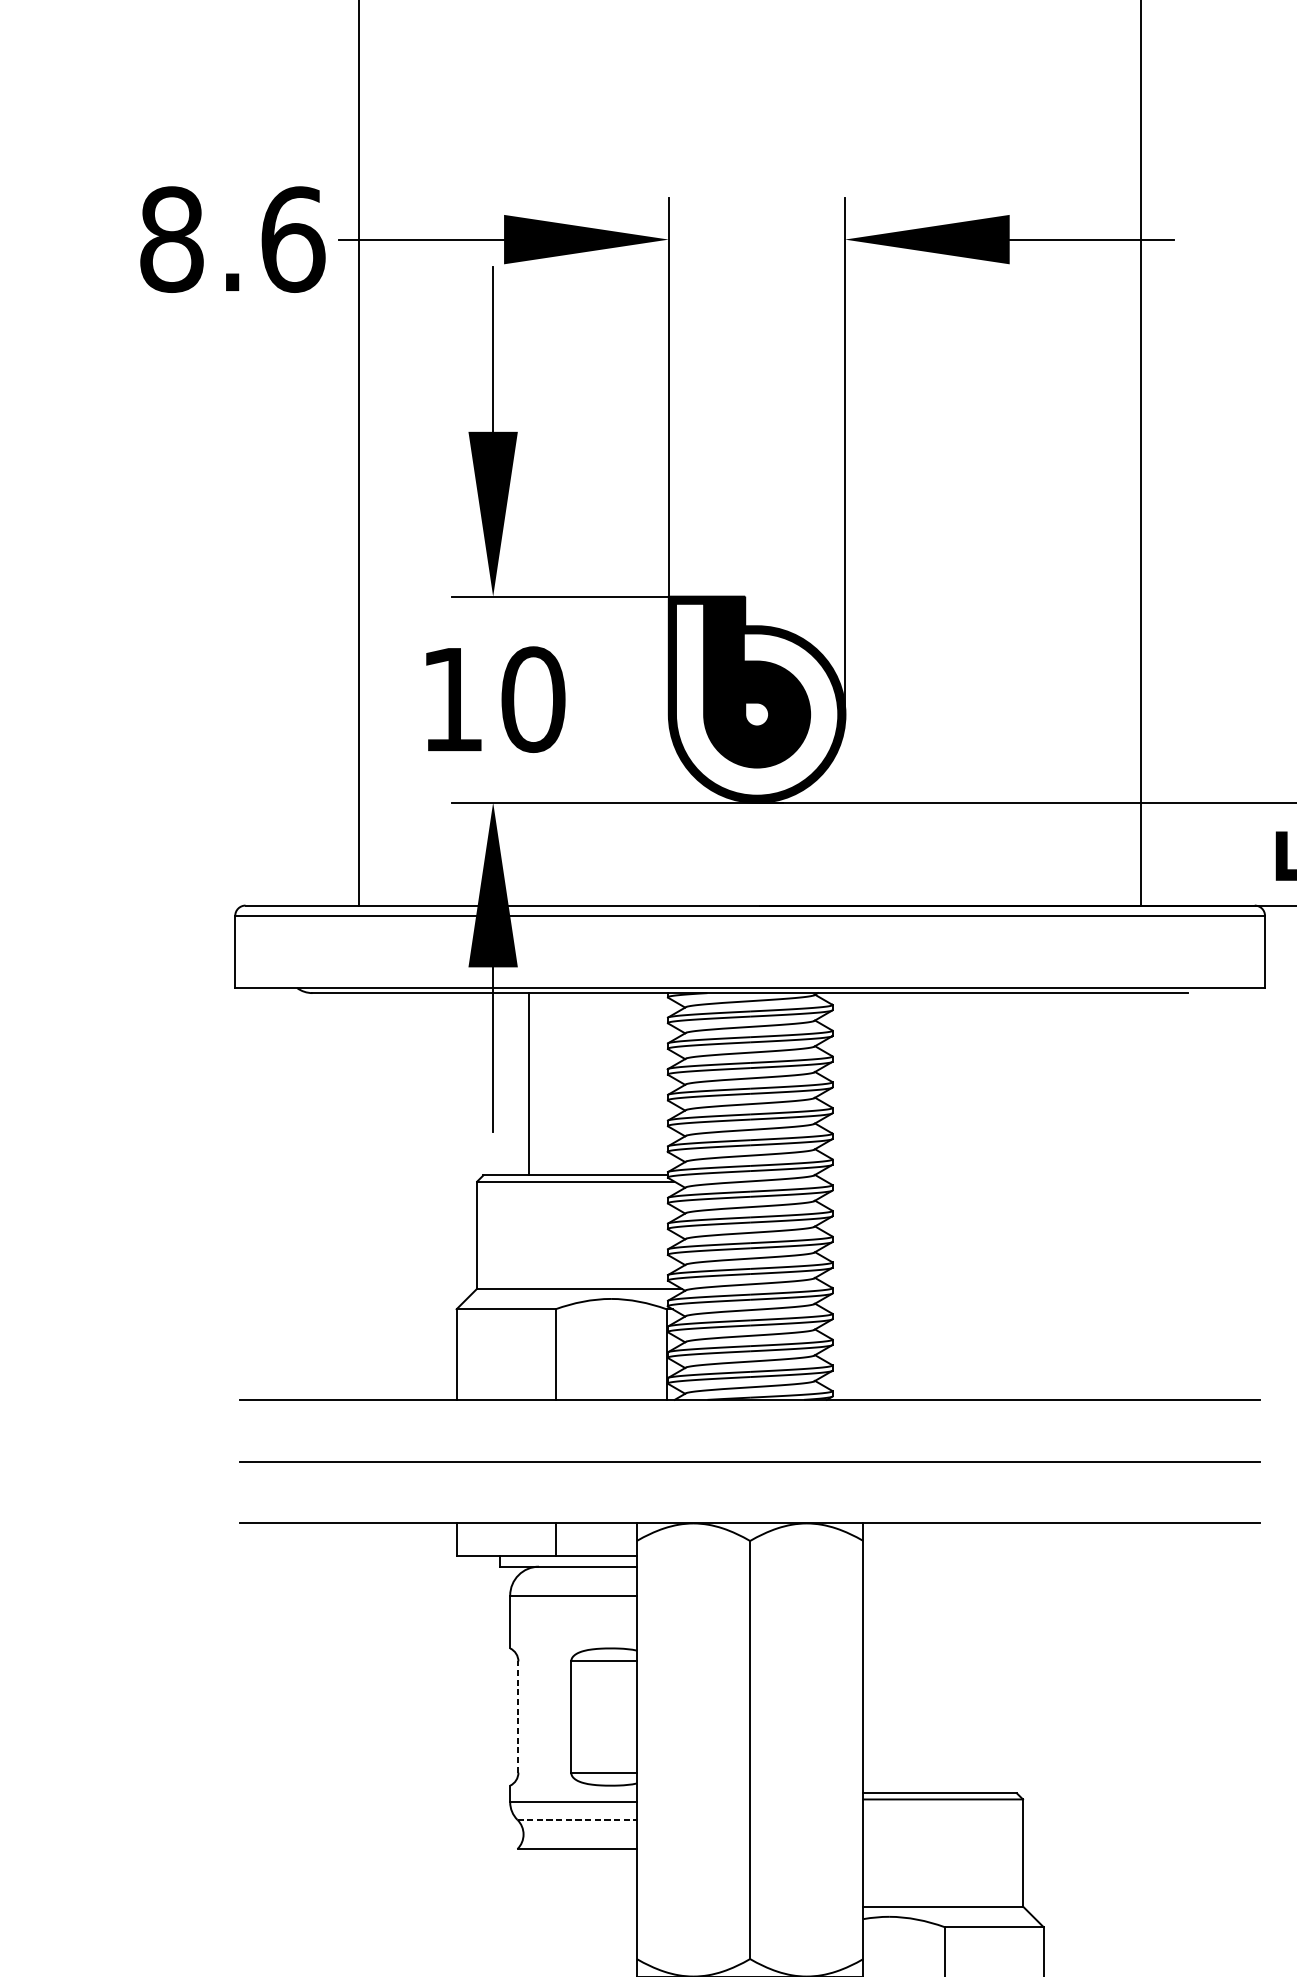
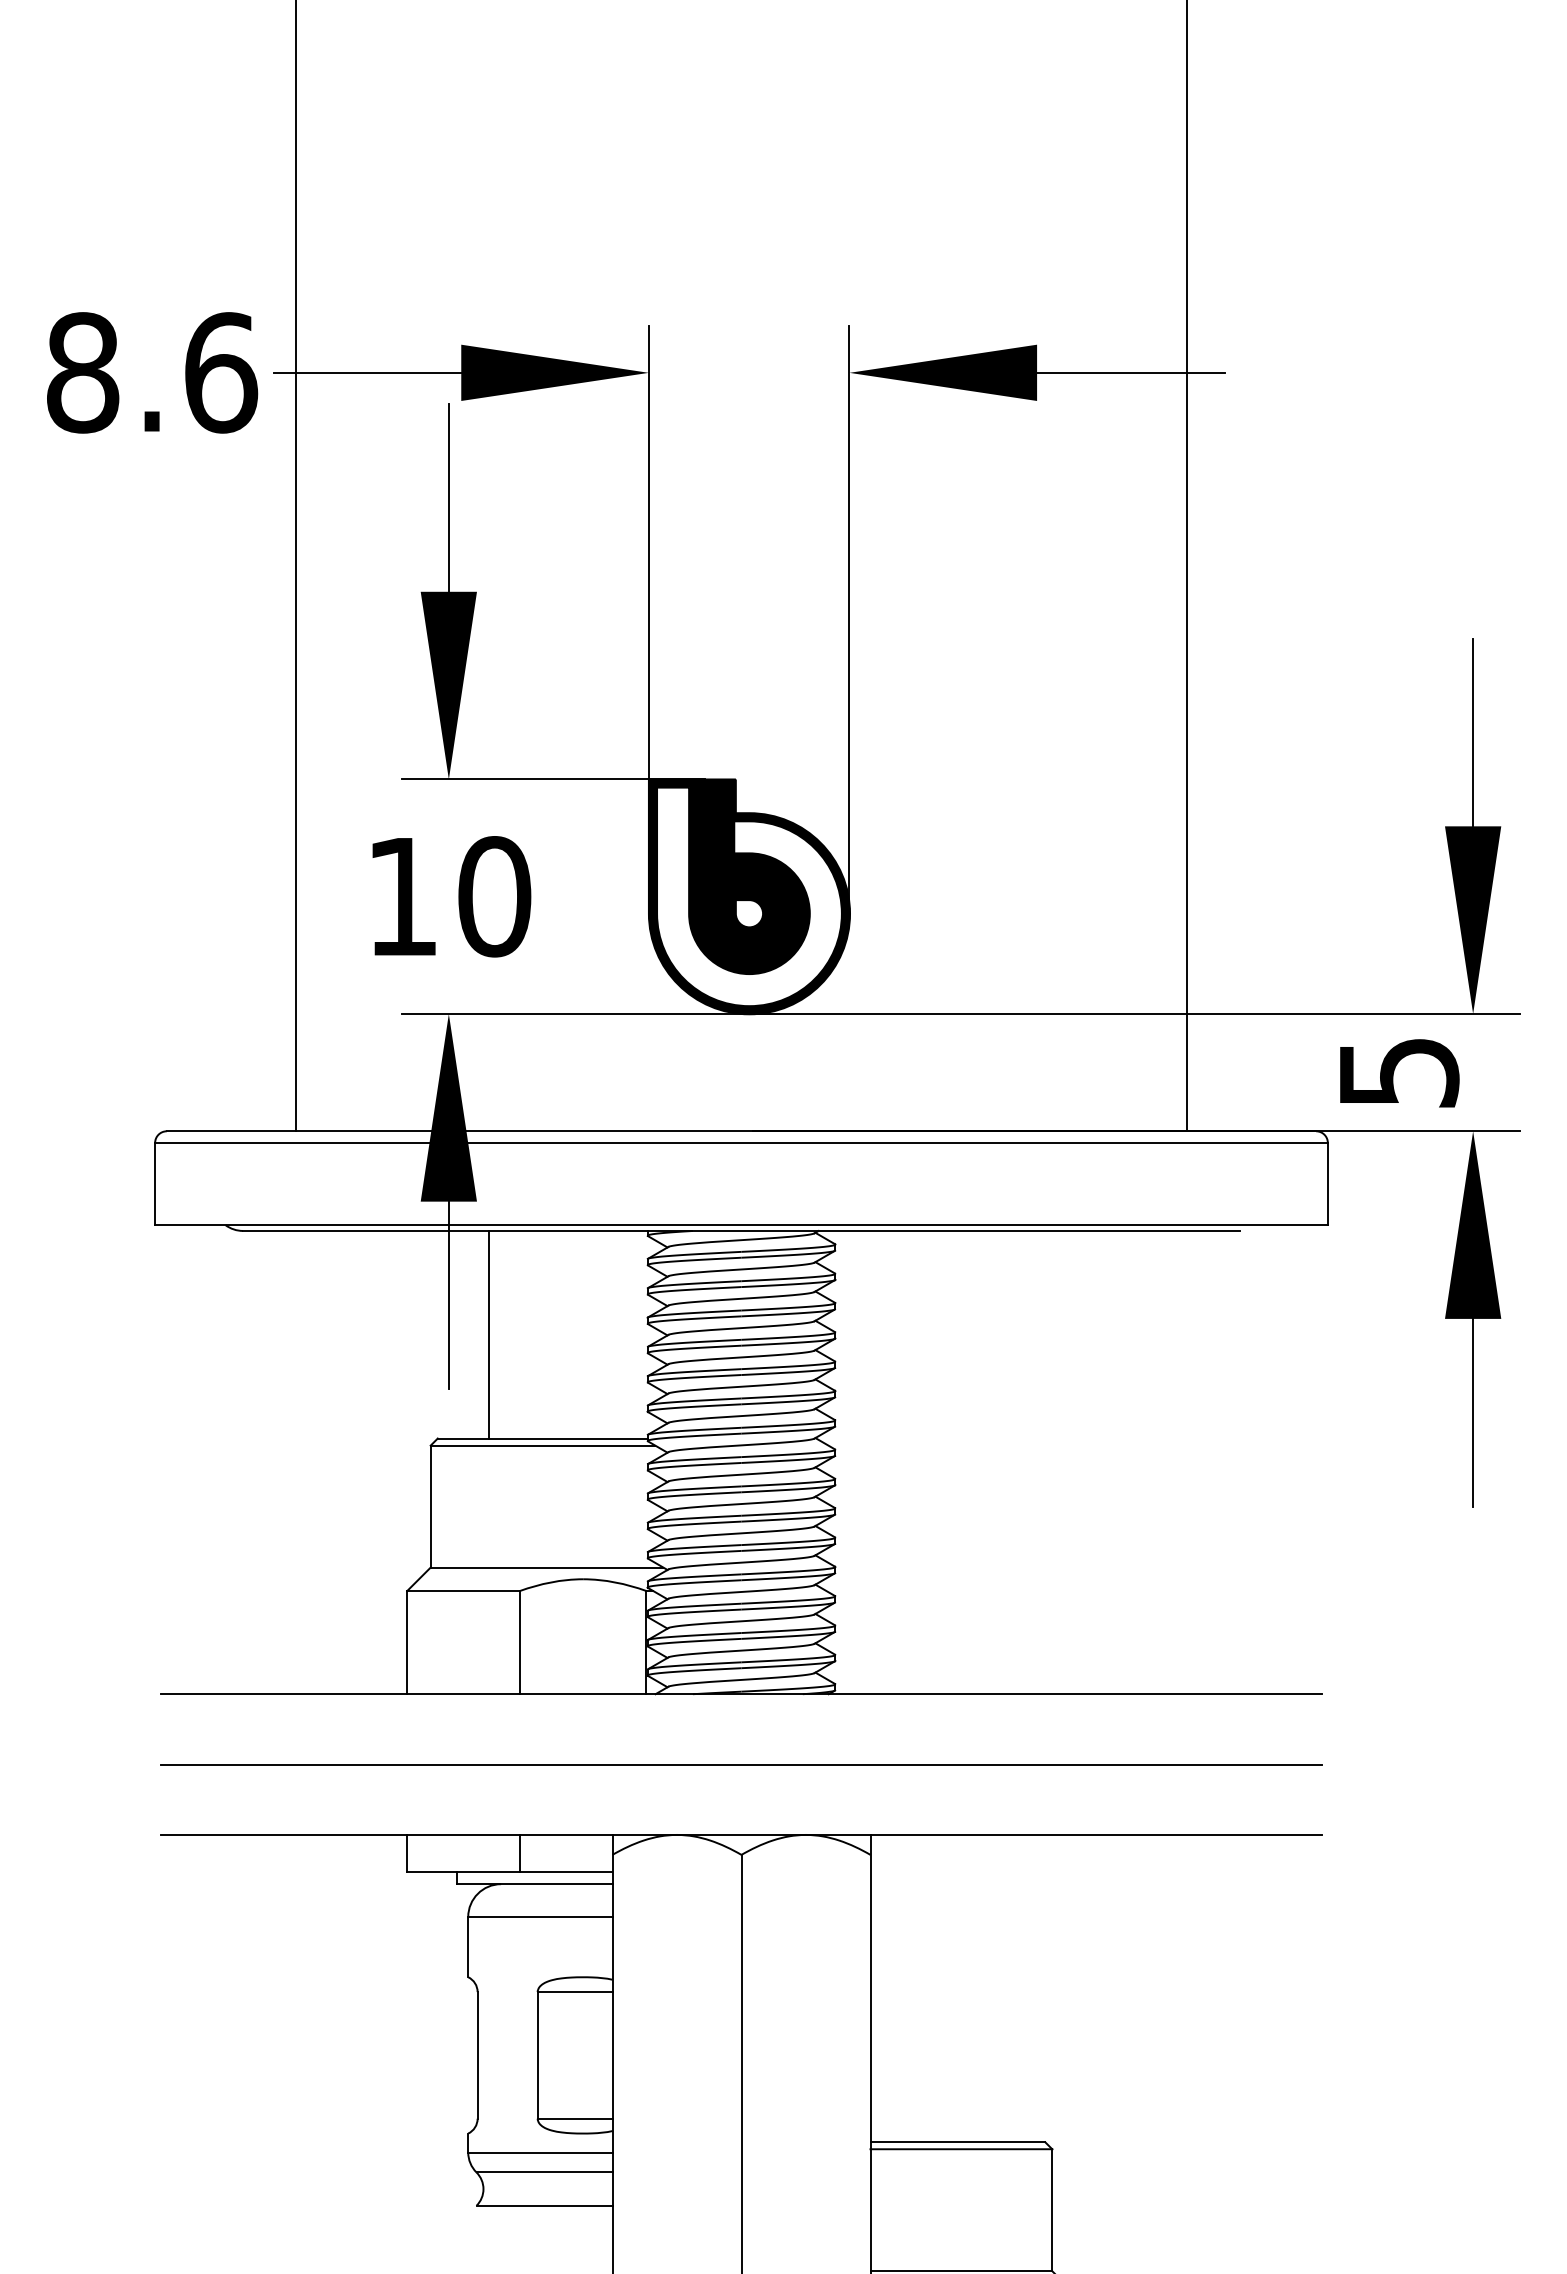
line: (518, 1716) -> (477, 2054), dashed -> solid
line: (577, 1819) -> (544, 2172), dashed -> solid

